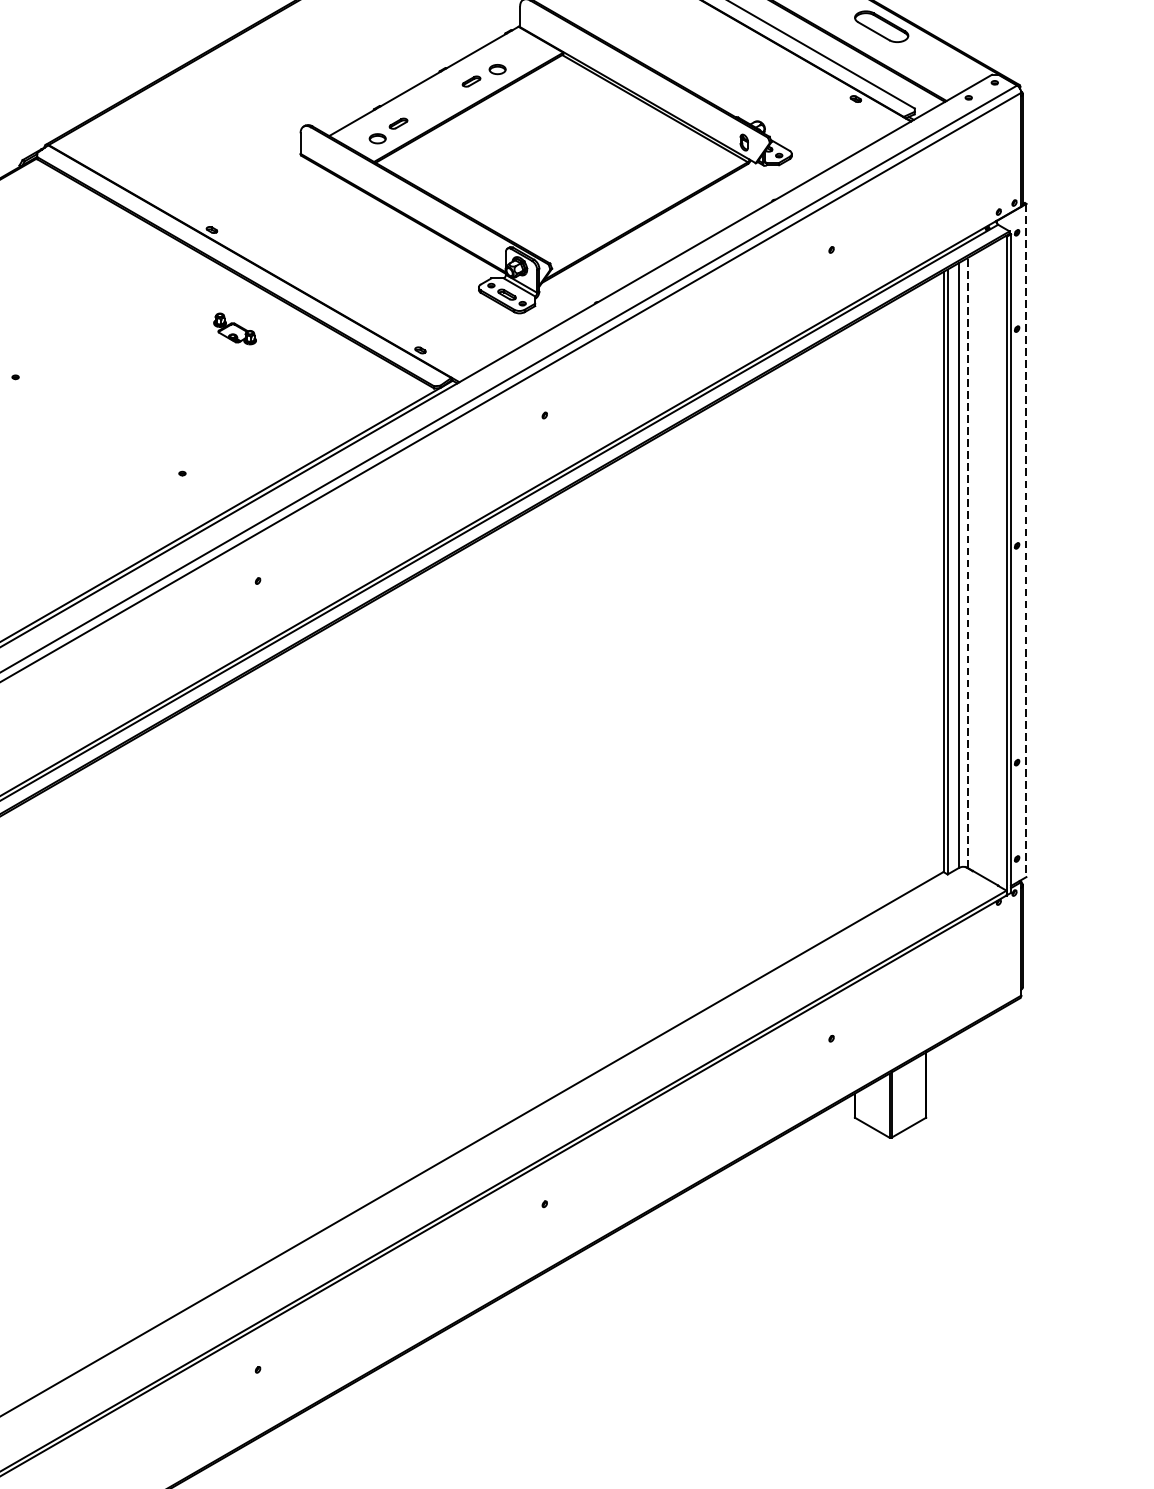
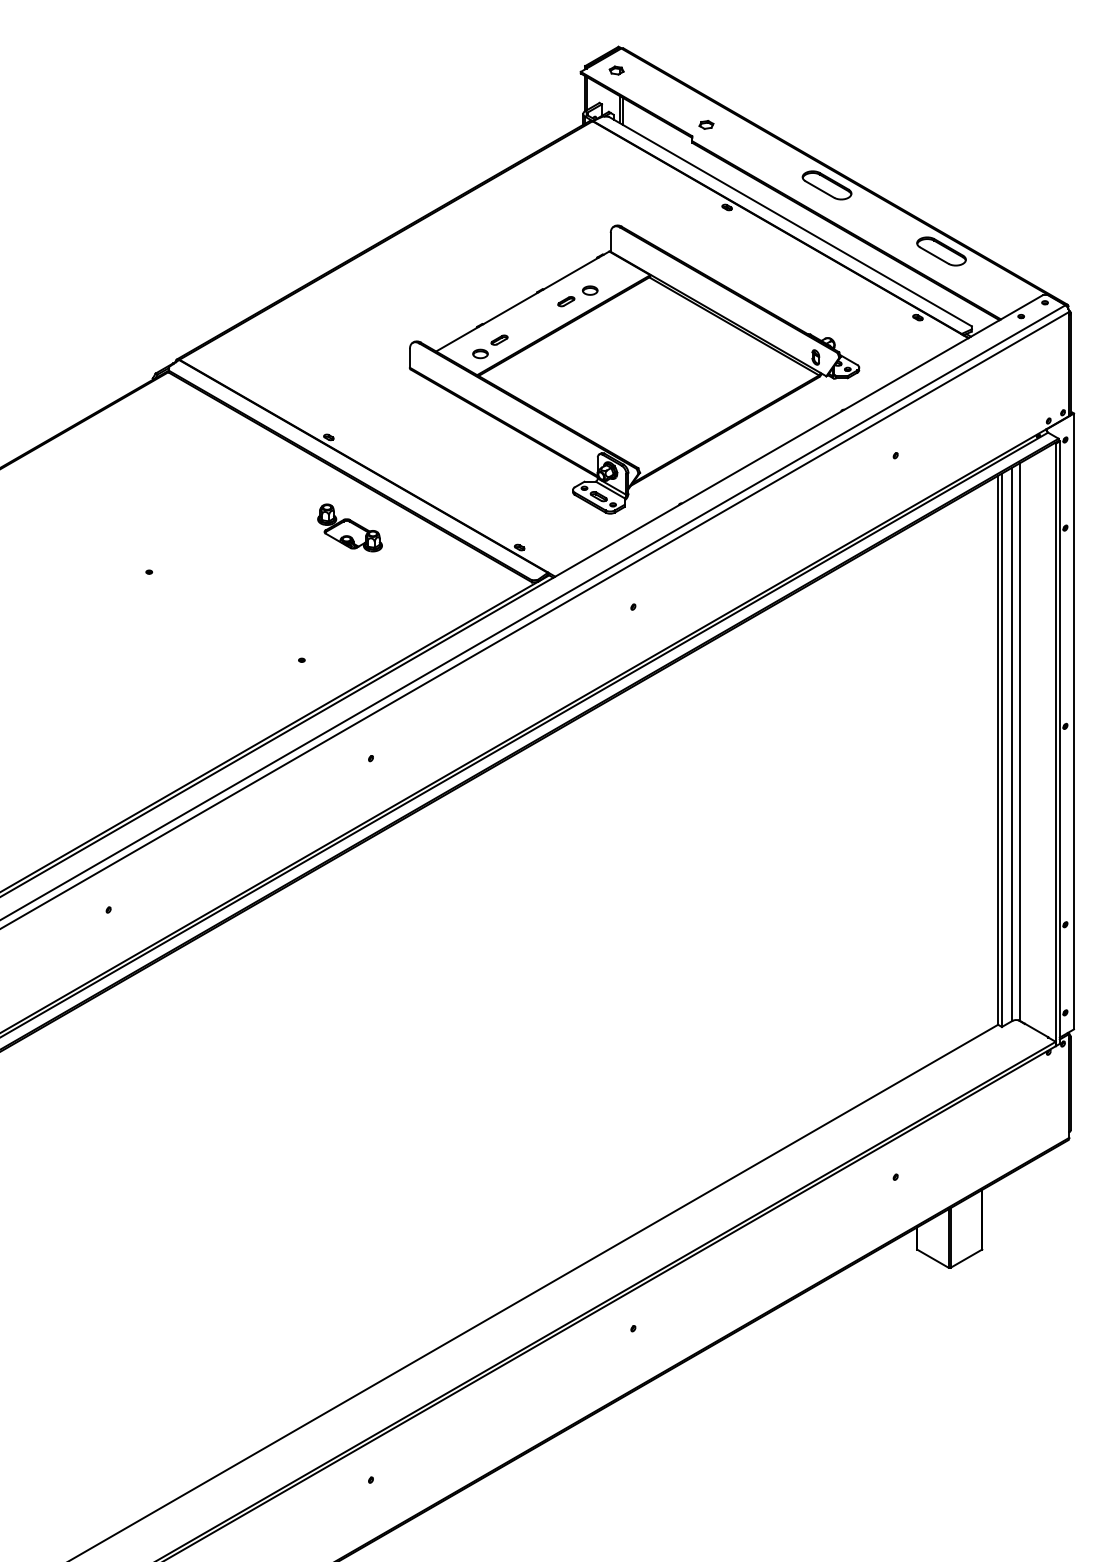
part: (234, 328) -> (349, 527), size x1.67
line: (1025, 540) -> (1073, 721), dashed -> solid
line: (967, 563) -> (1020, 742), dashed -> solid

